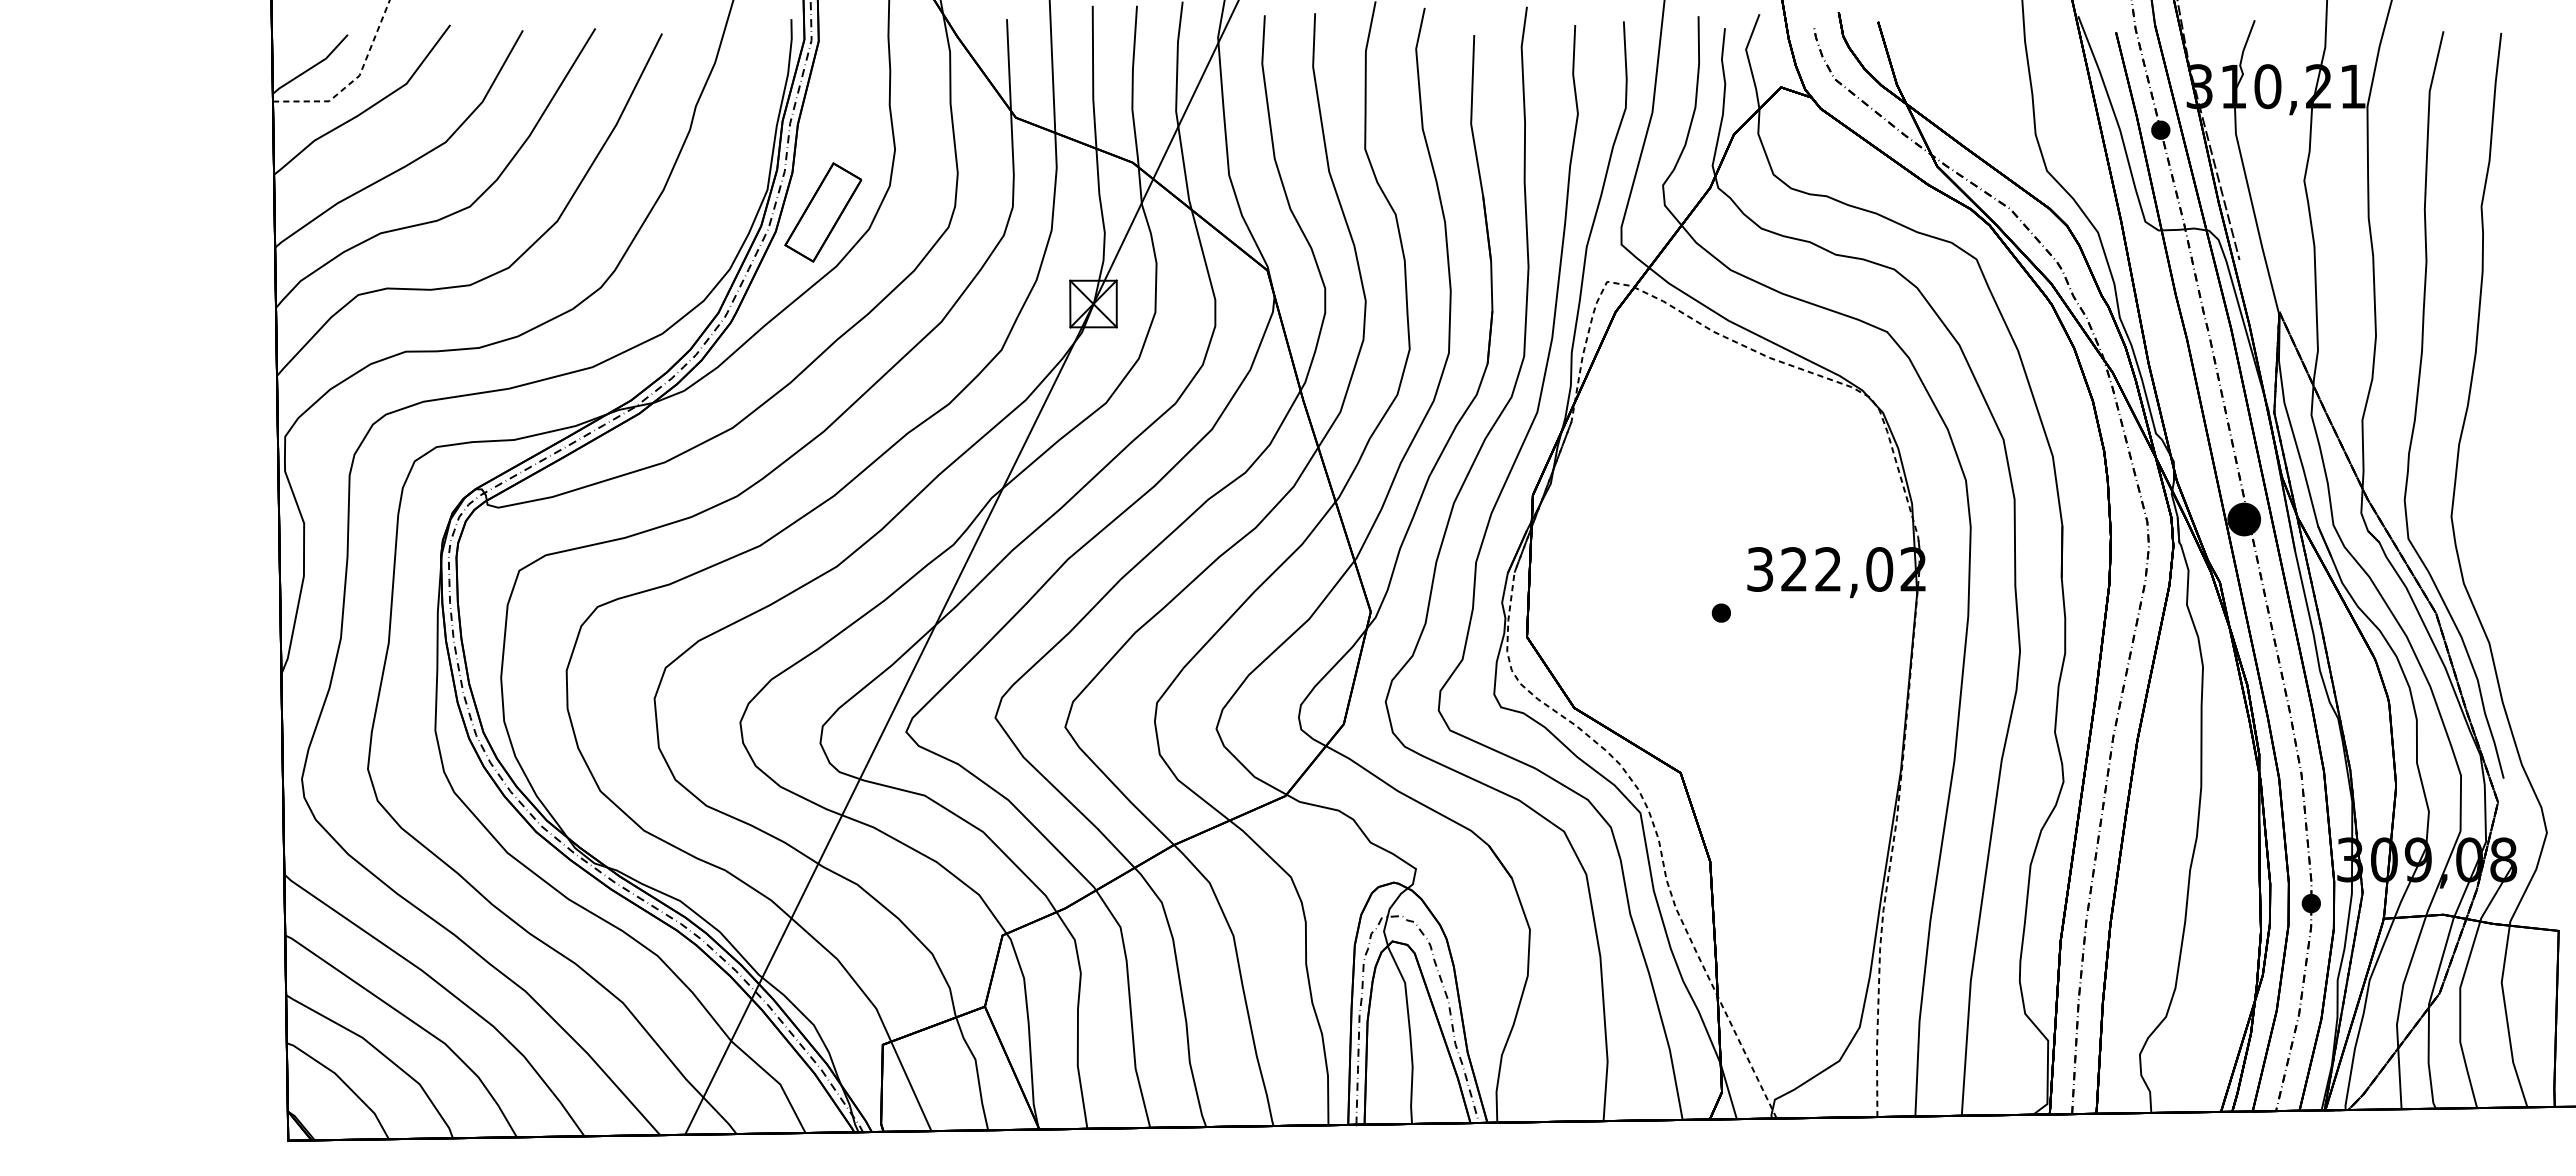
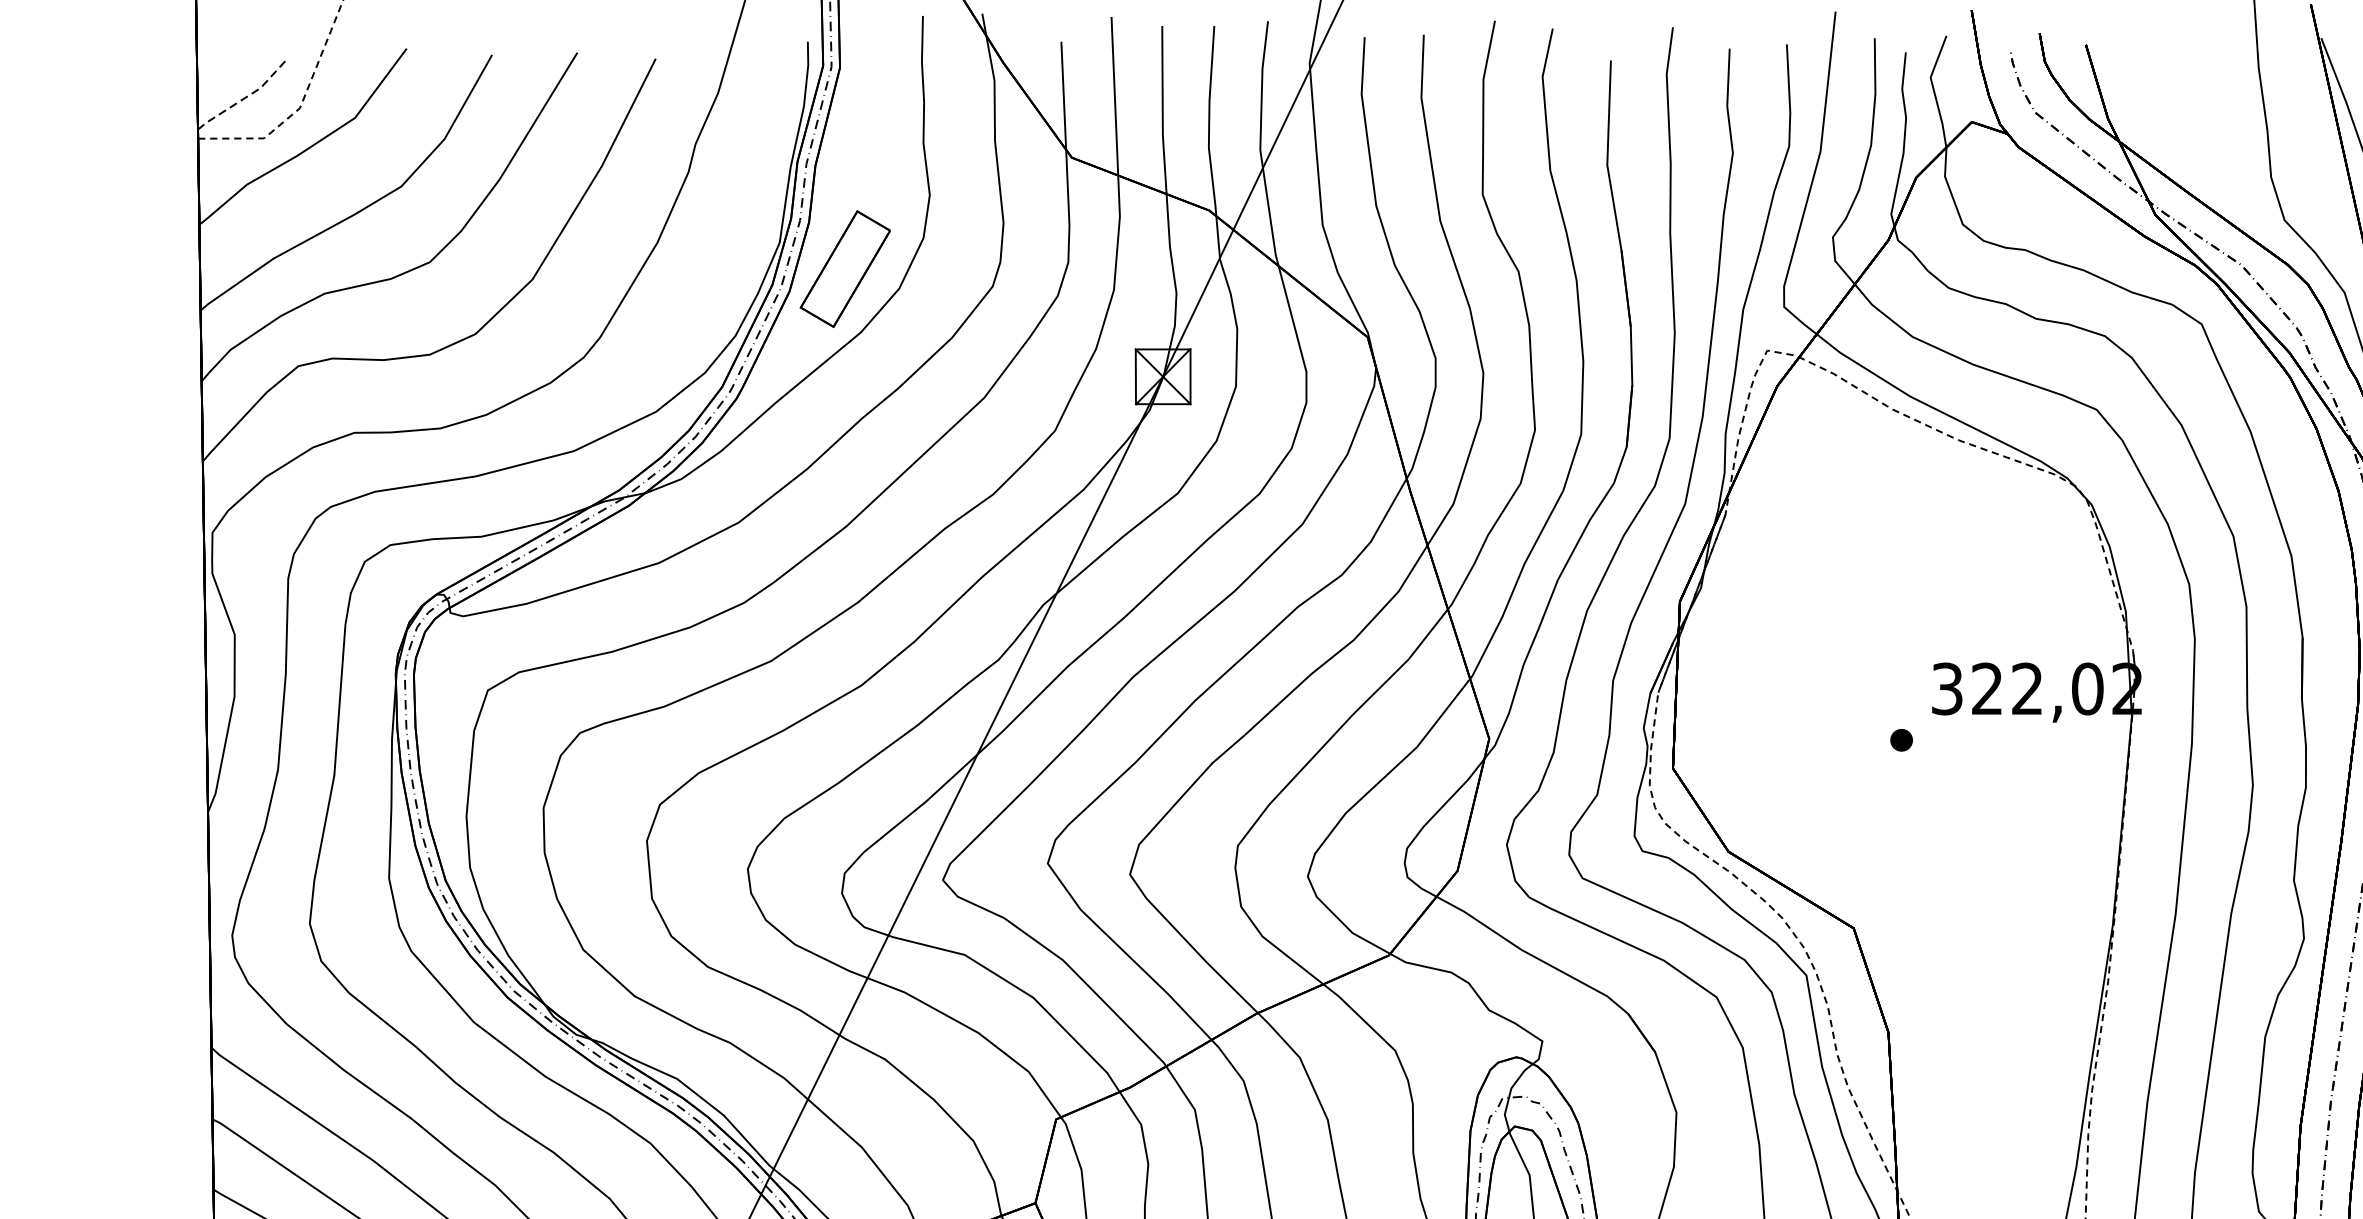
line: (312, 67) -> (244, 98), solid -> dashed

